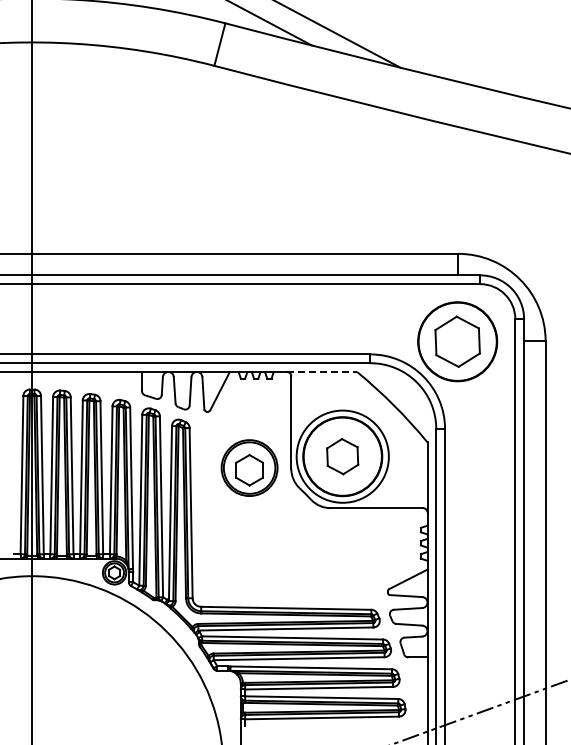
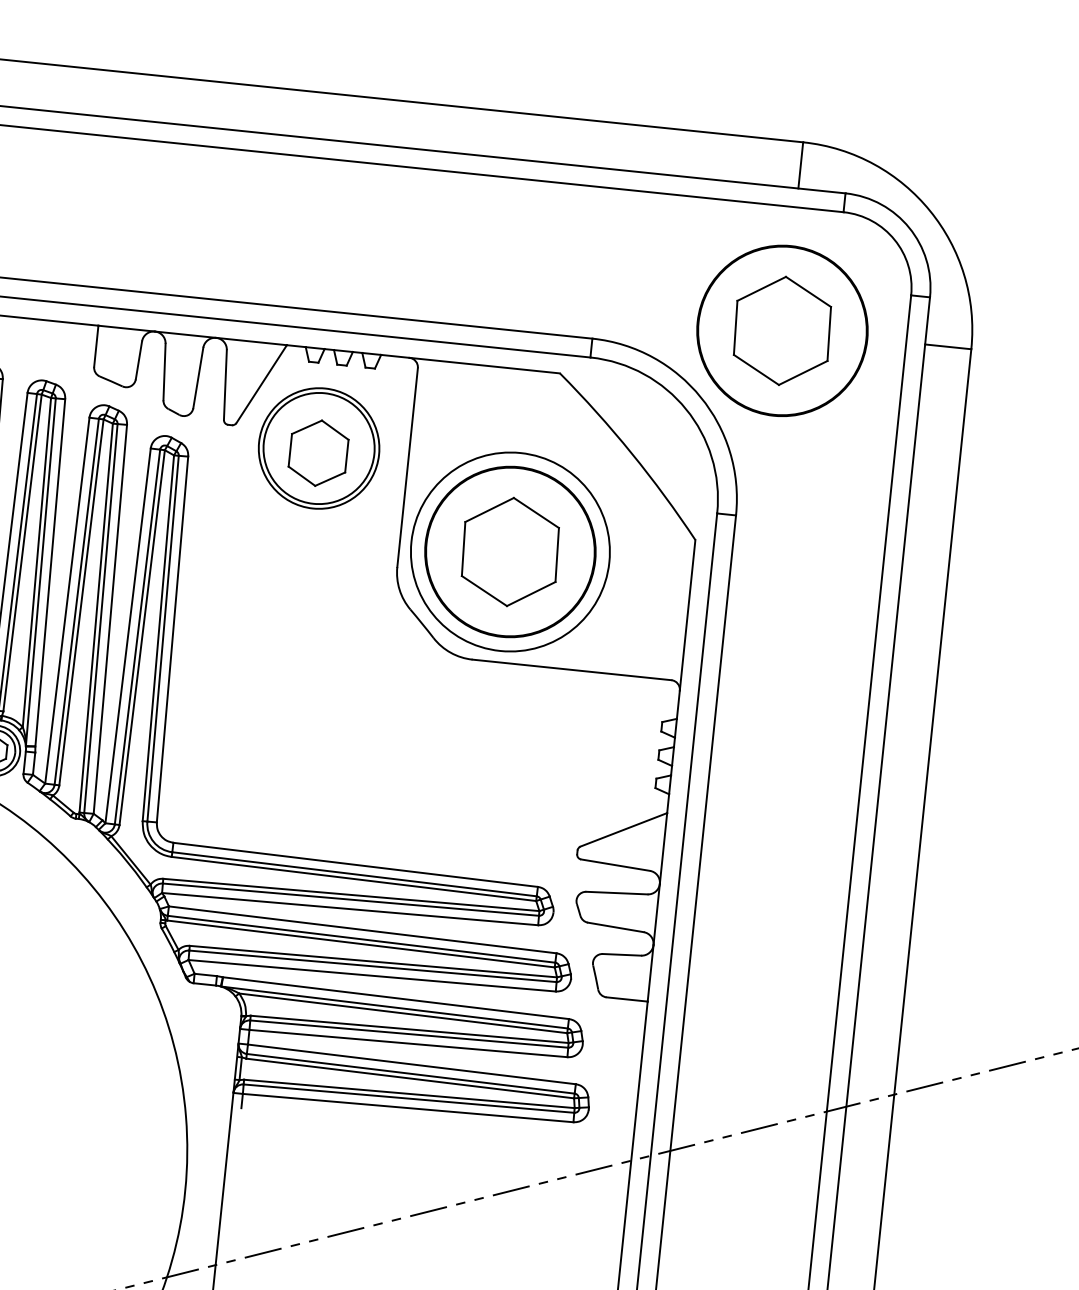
line: (322, 371) -> (485, 364), dashed -> solid
part: (342, 456) -> (509, 551), size x1.43
part: (249, 467) -> (318, 447), moved

